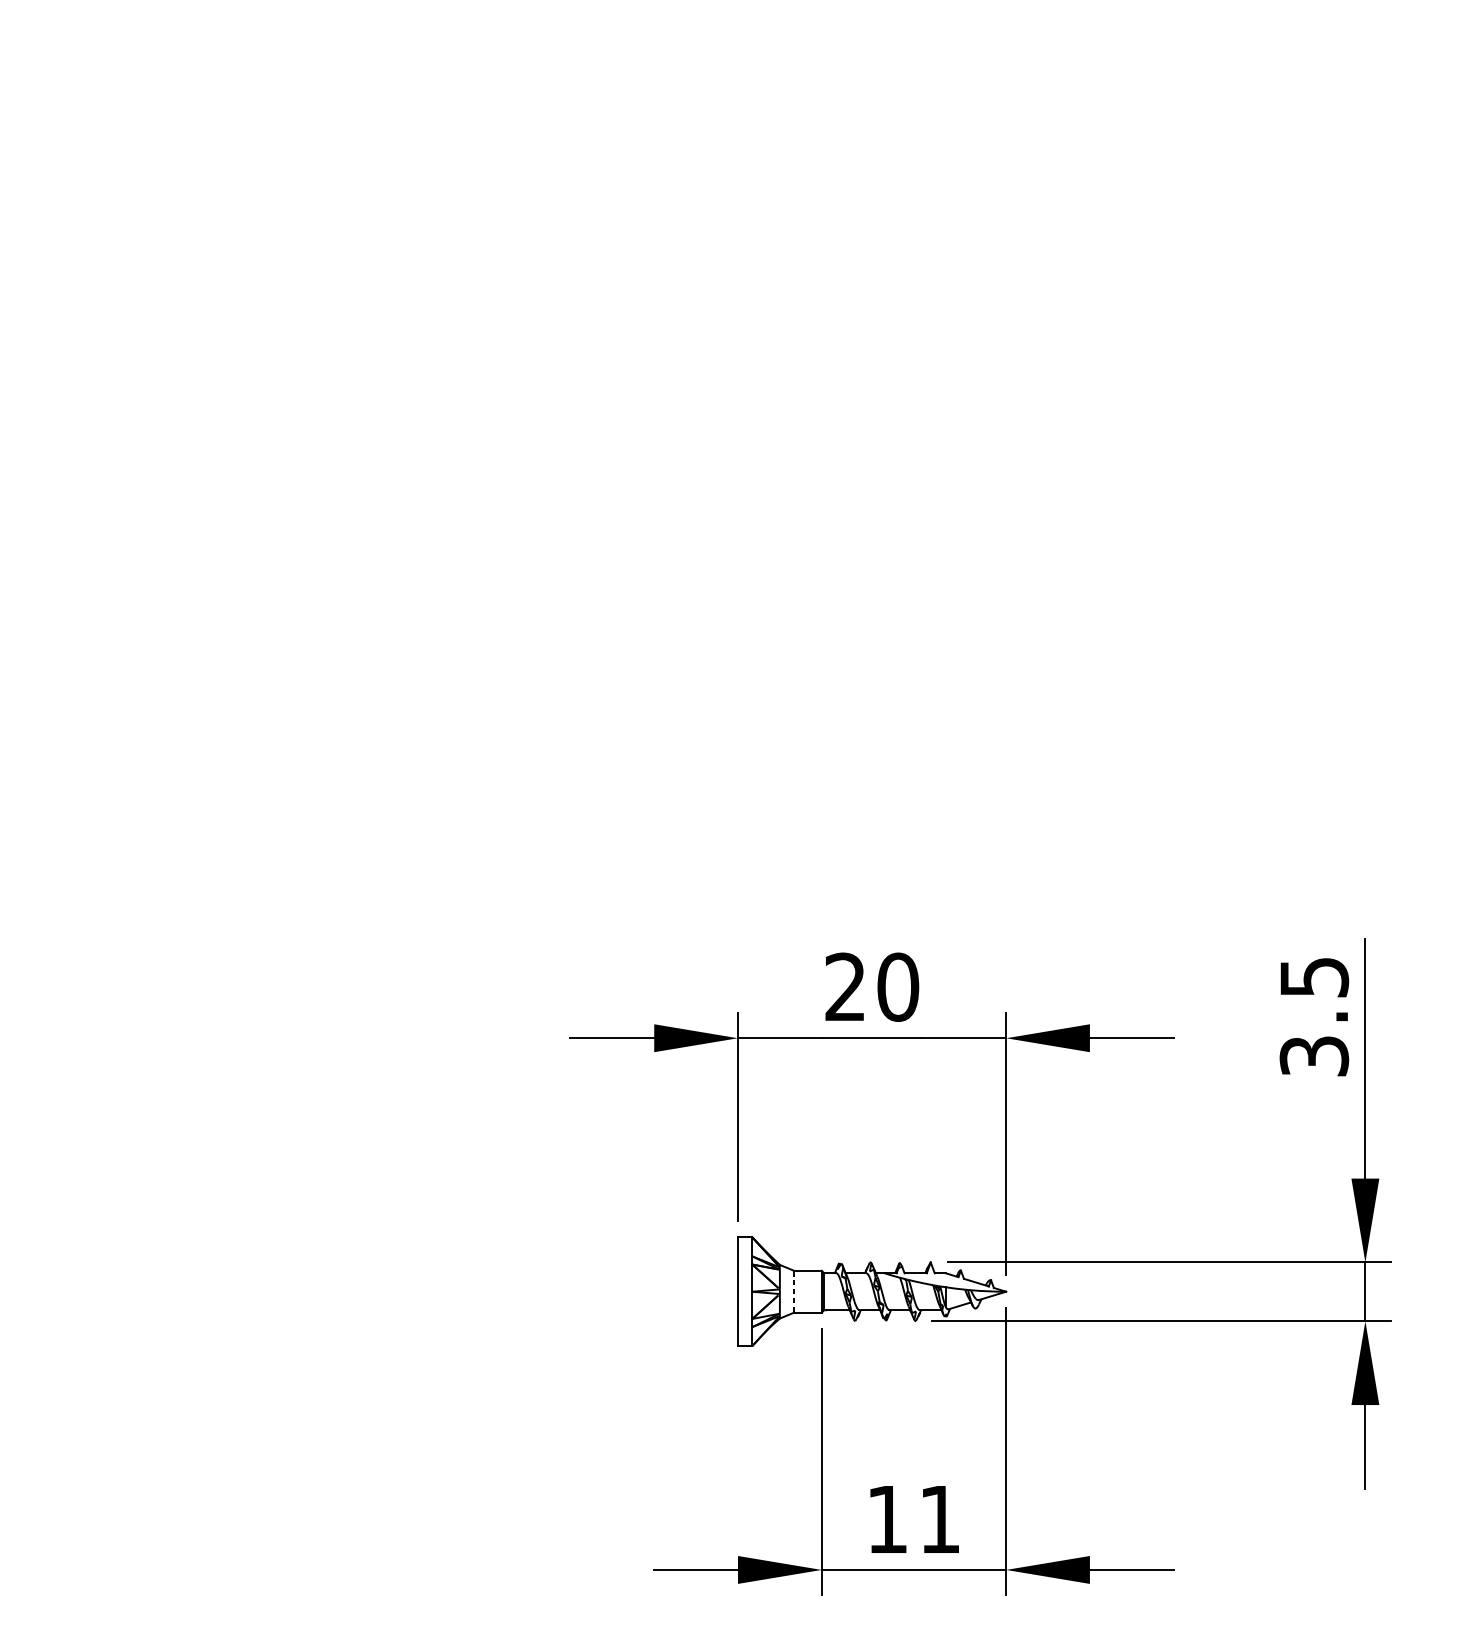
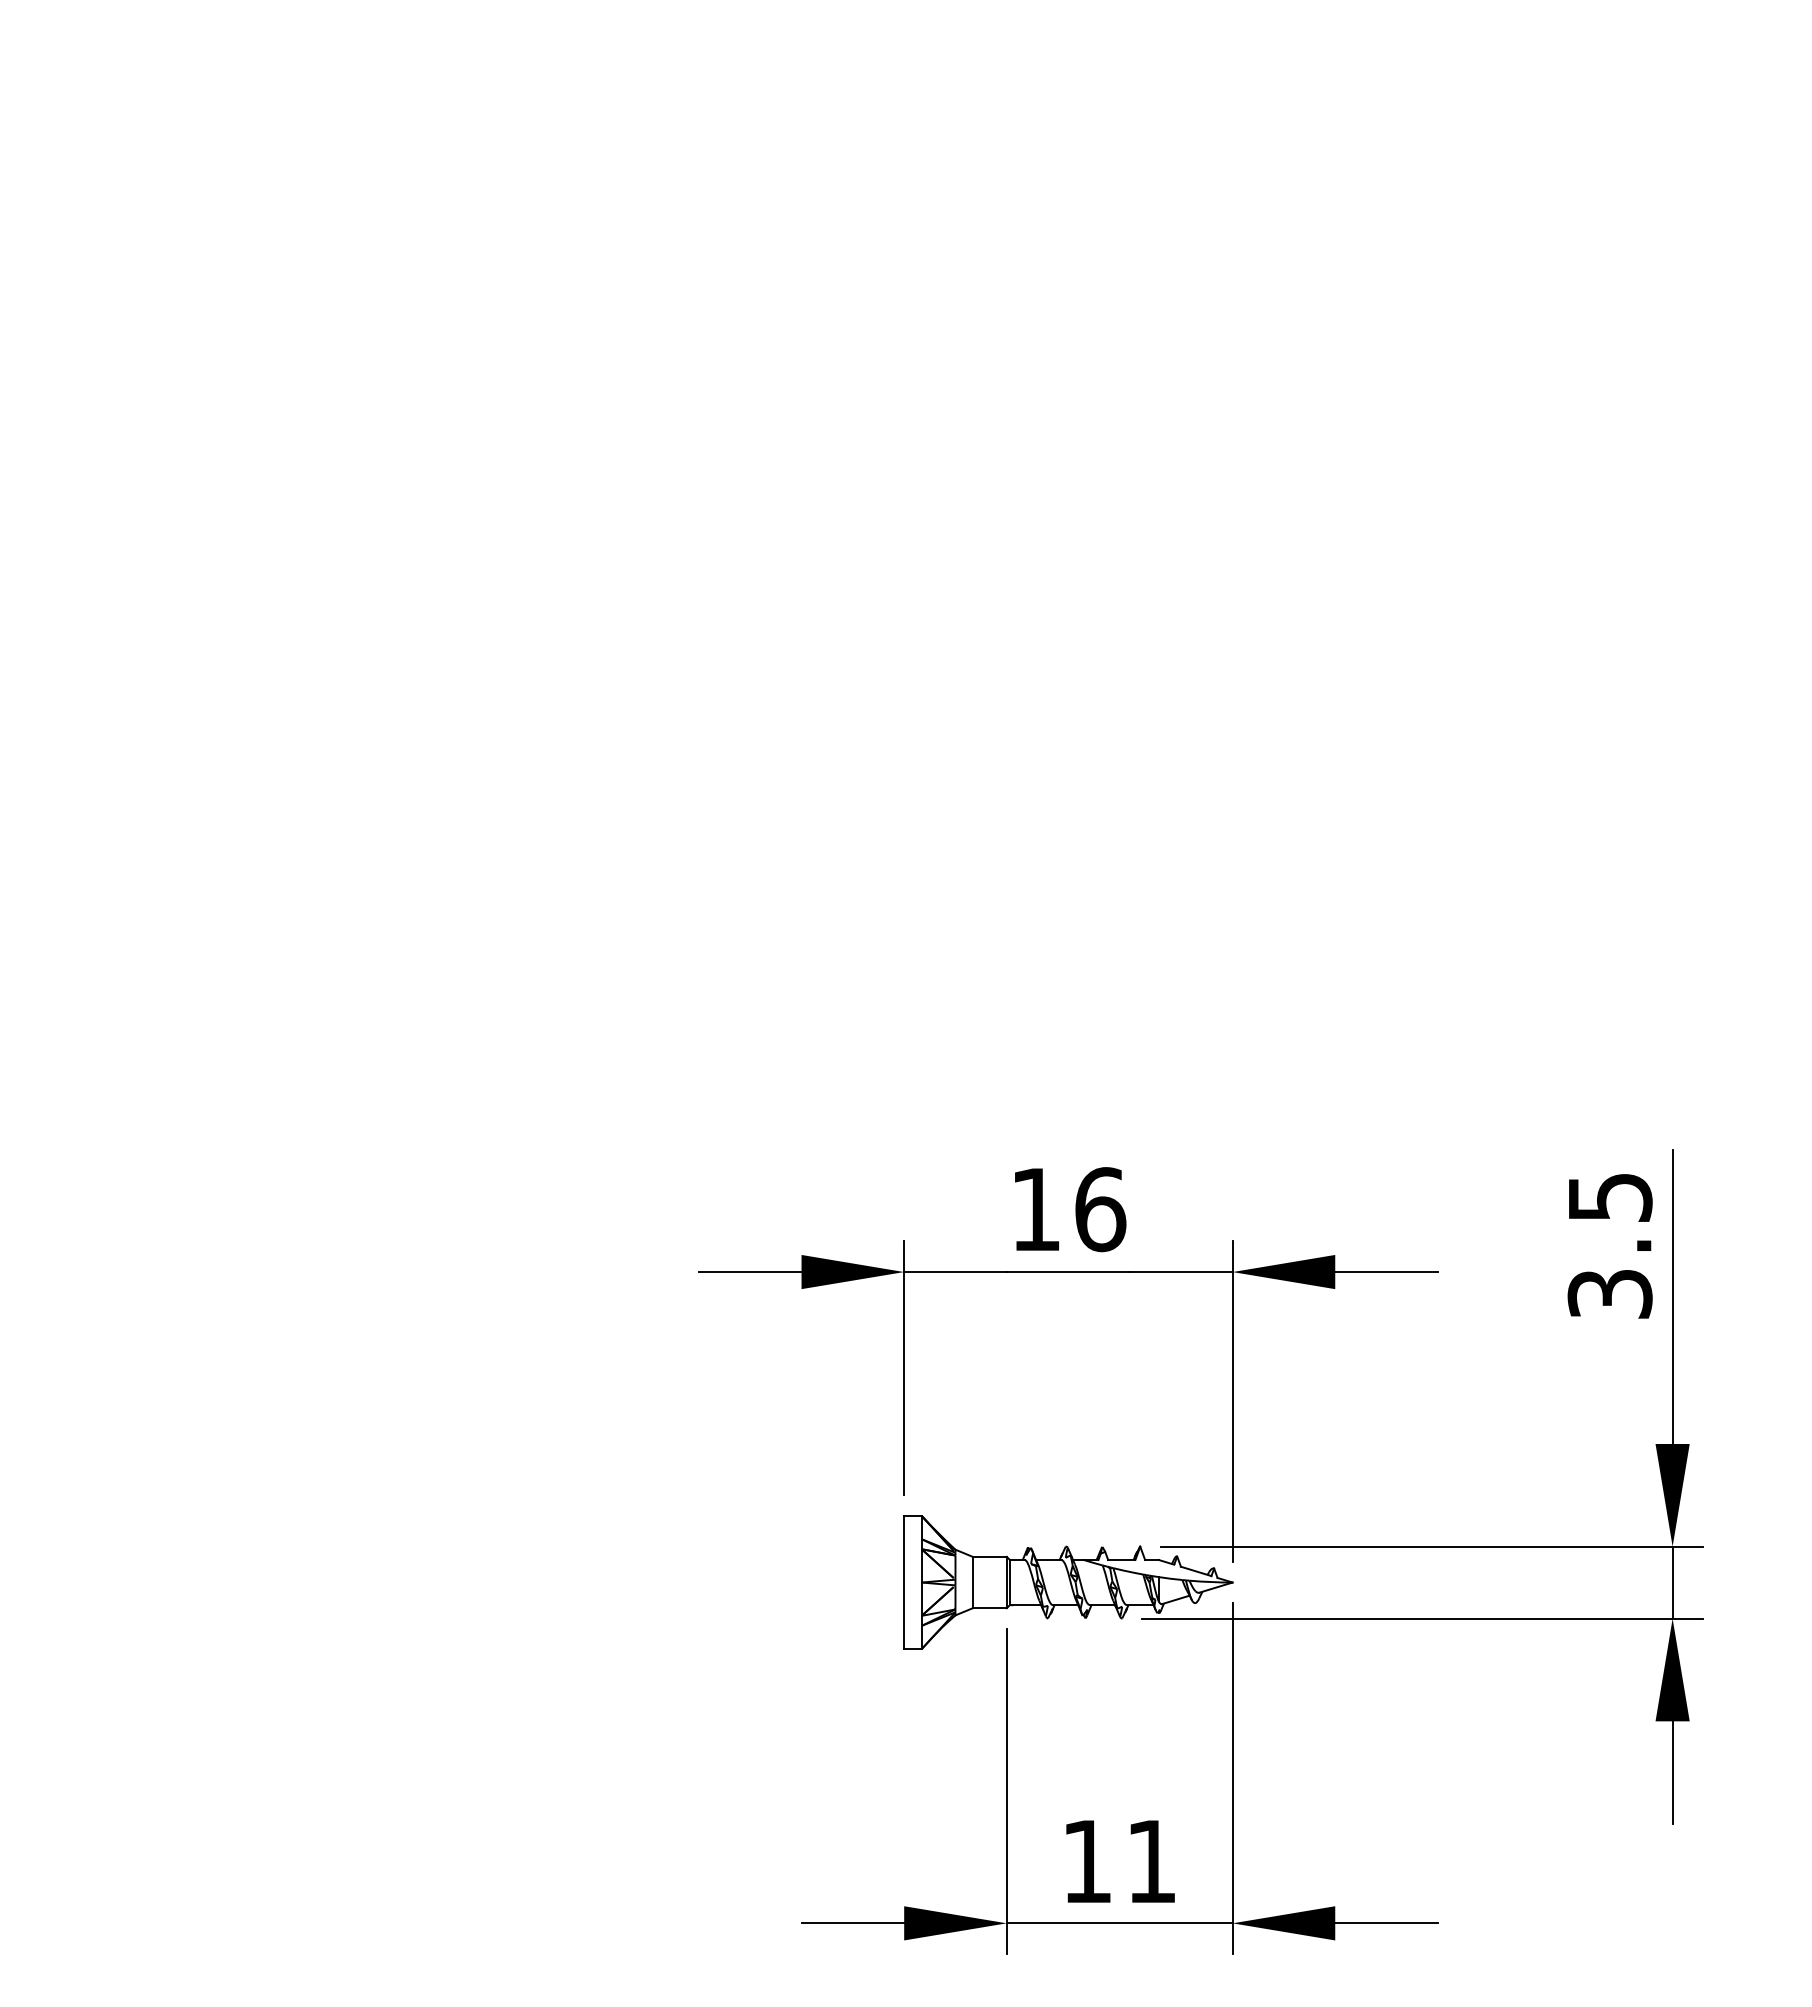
text: (872, 987) -> (1068, 1209), 20 -> 16
line: (793, 1291) -> (972, 1582), dashed -> solid

